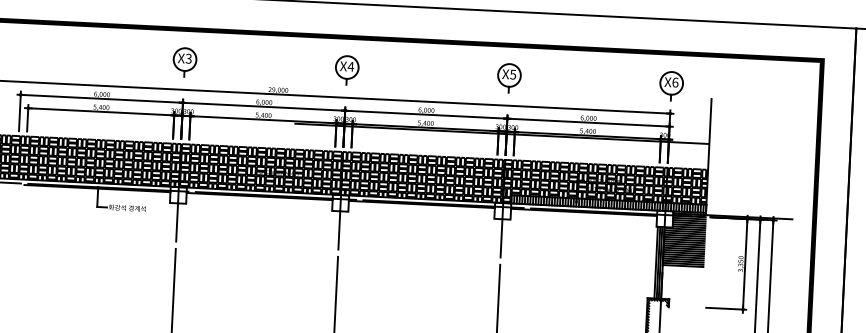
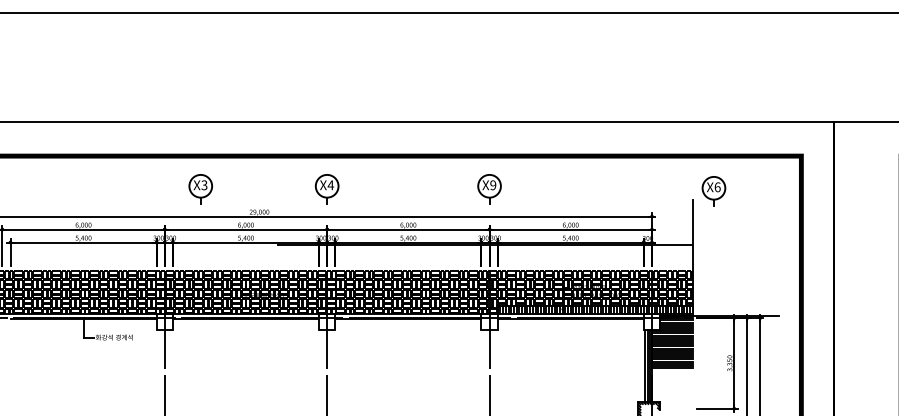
part: (184, 62) -> (200, 189), moved
text: (513, 73) -> (493, 184), X5 -> X9
part: (671, 86) -> (713, 191), moved

